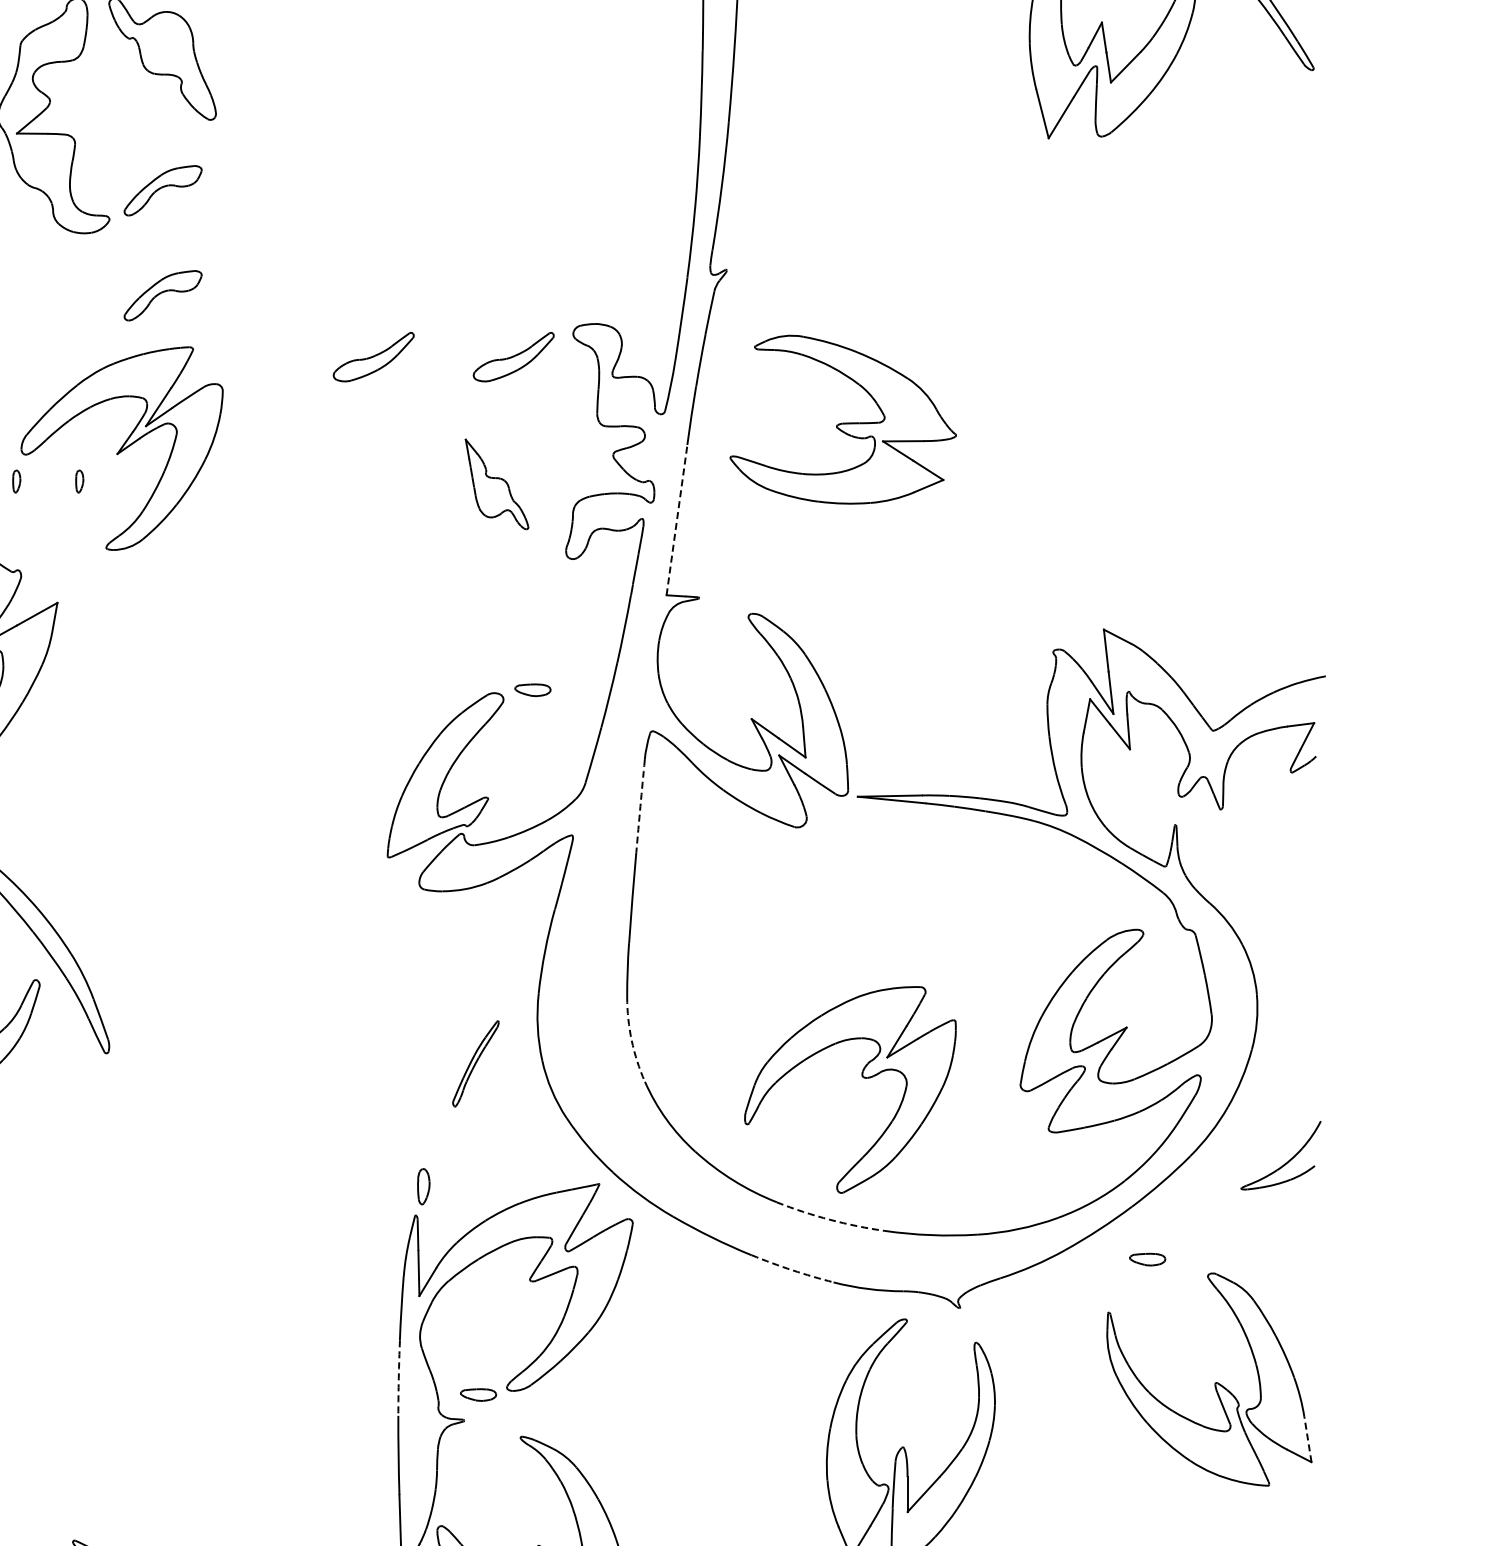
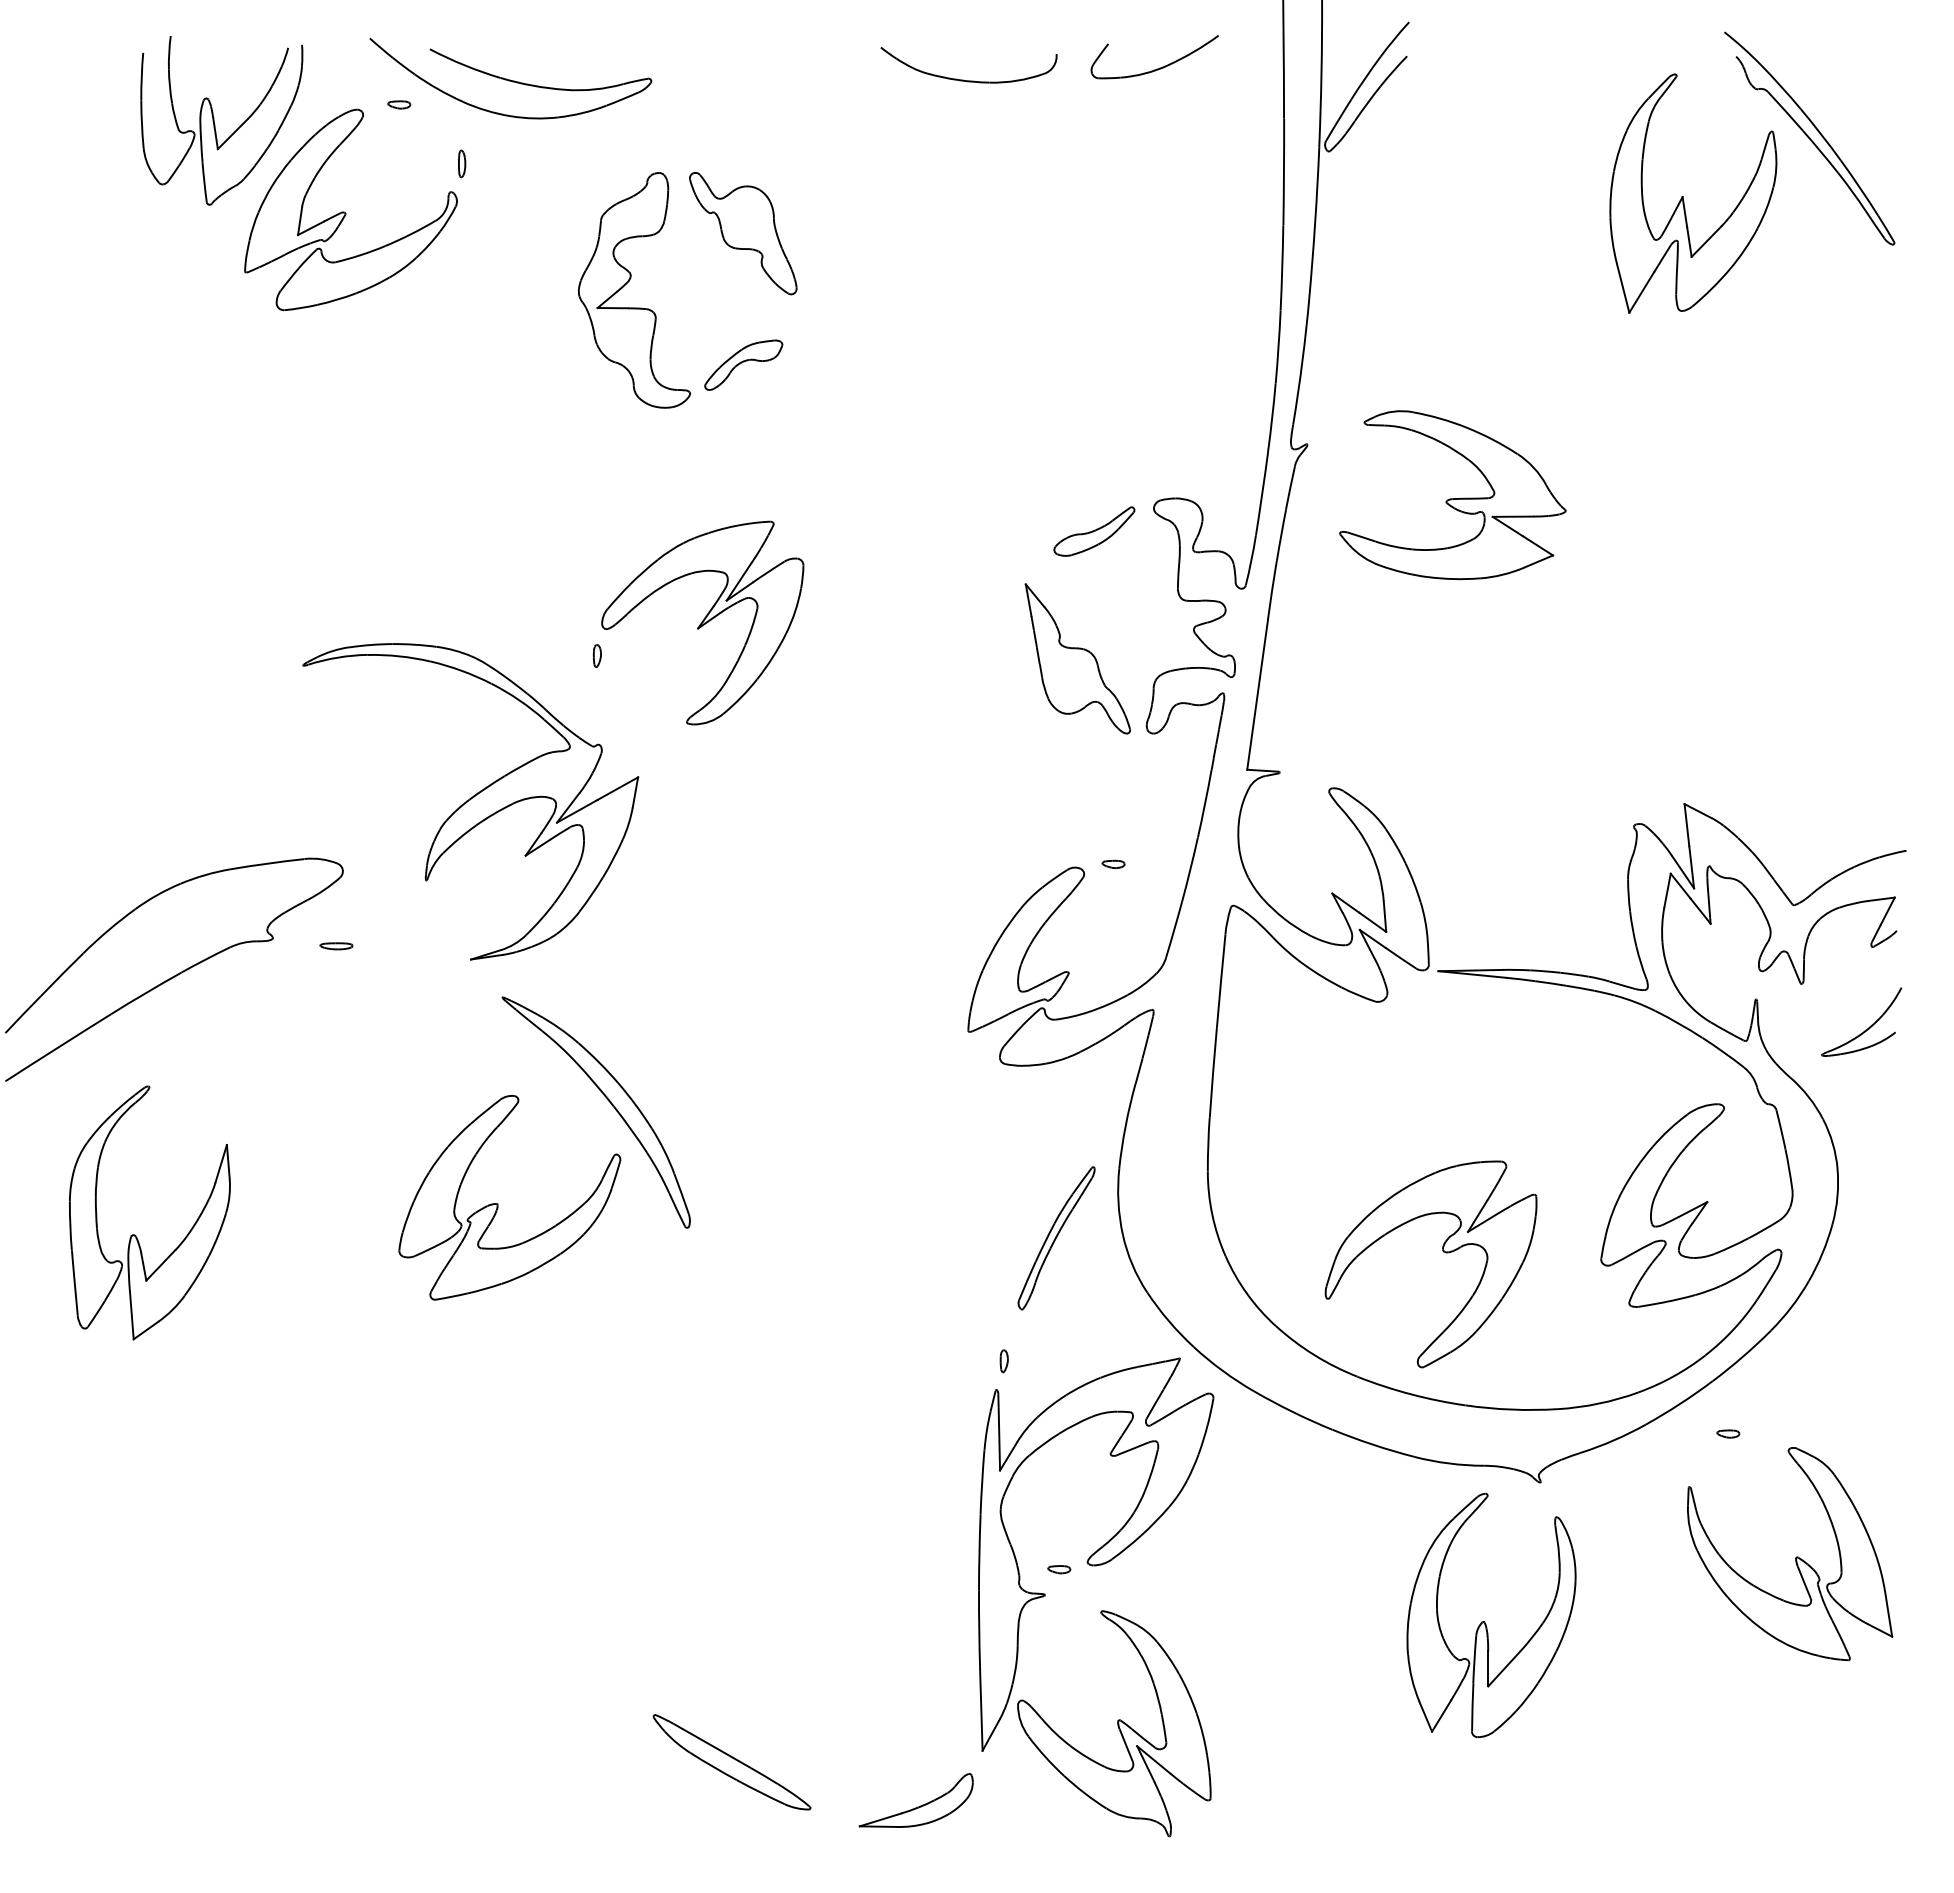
part: (162, 295) -> (743, 469), removed
part: (373, 357) -> (954, 531), removed
part: (842, 420) -> (1452, 495), moved
part: (78, 481) -> (659, 655), removed
part: (496, 484) -> (1077, 658), size x1.67
line: (676, 520) -> (1257, 694), dashed -> solid
part: (532, 689) -> (1113, 863), size x0.62
arc: (640, 806) -> (1221, 980), dashed -> solid
arc: (631, 1040) -> (1212, 1214), dashed -> solid
part: (475, 1064) -> (1056, 1238), size x1.67
part: (1284, 1163) -> (1865, 1029), moved
part: (422, 1187) -> (1003, 1361), size x0.62
arc: (829, 1220) -> (1410, 1394), dashed -> solid
part: (1147, 1259) -> (1728, 1433), size x0.62
arc: (791, 1270) -> (1372, 1444), dashed -> solid
arc: (398, 1378) -> (979, 1552), dashed -> solid
part: (478, 1395) -> (1059, 1569), size x0.62
line: (1307, 1439) -> (1888, 1613), dashed -> solid

